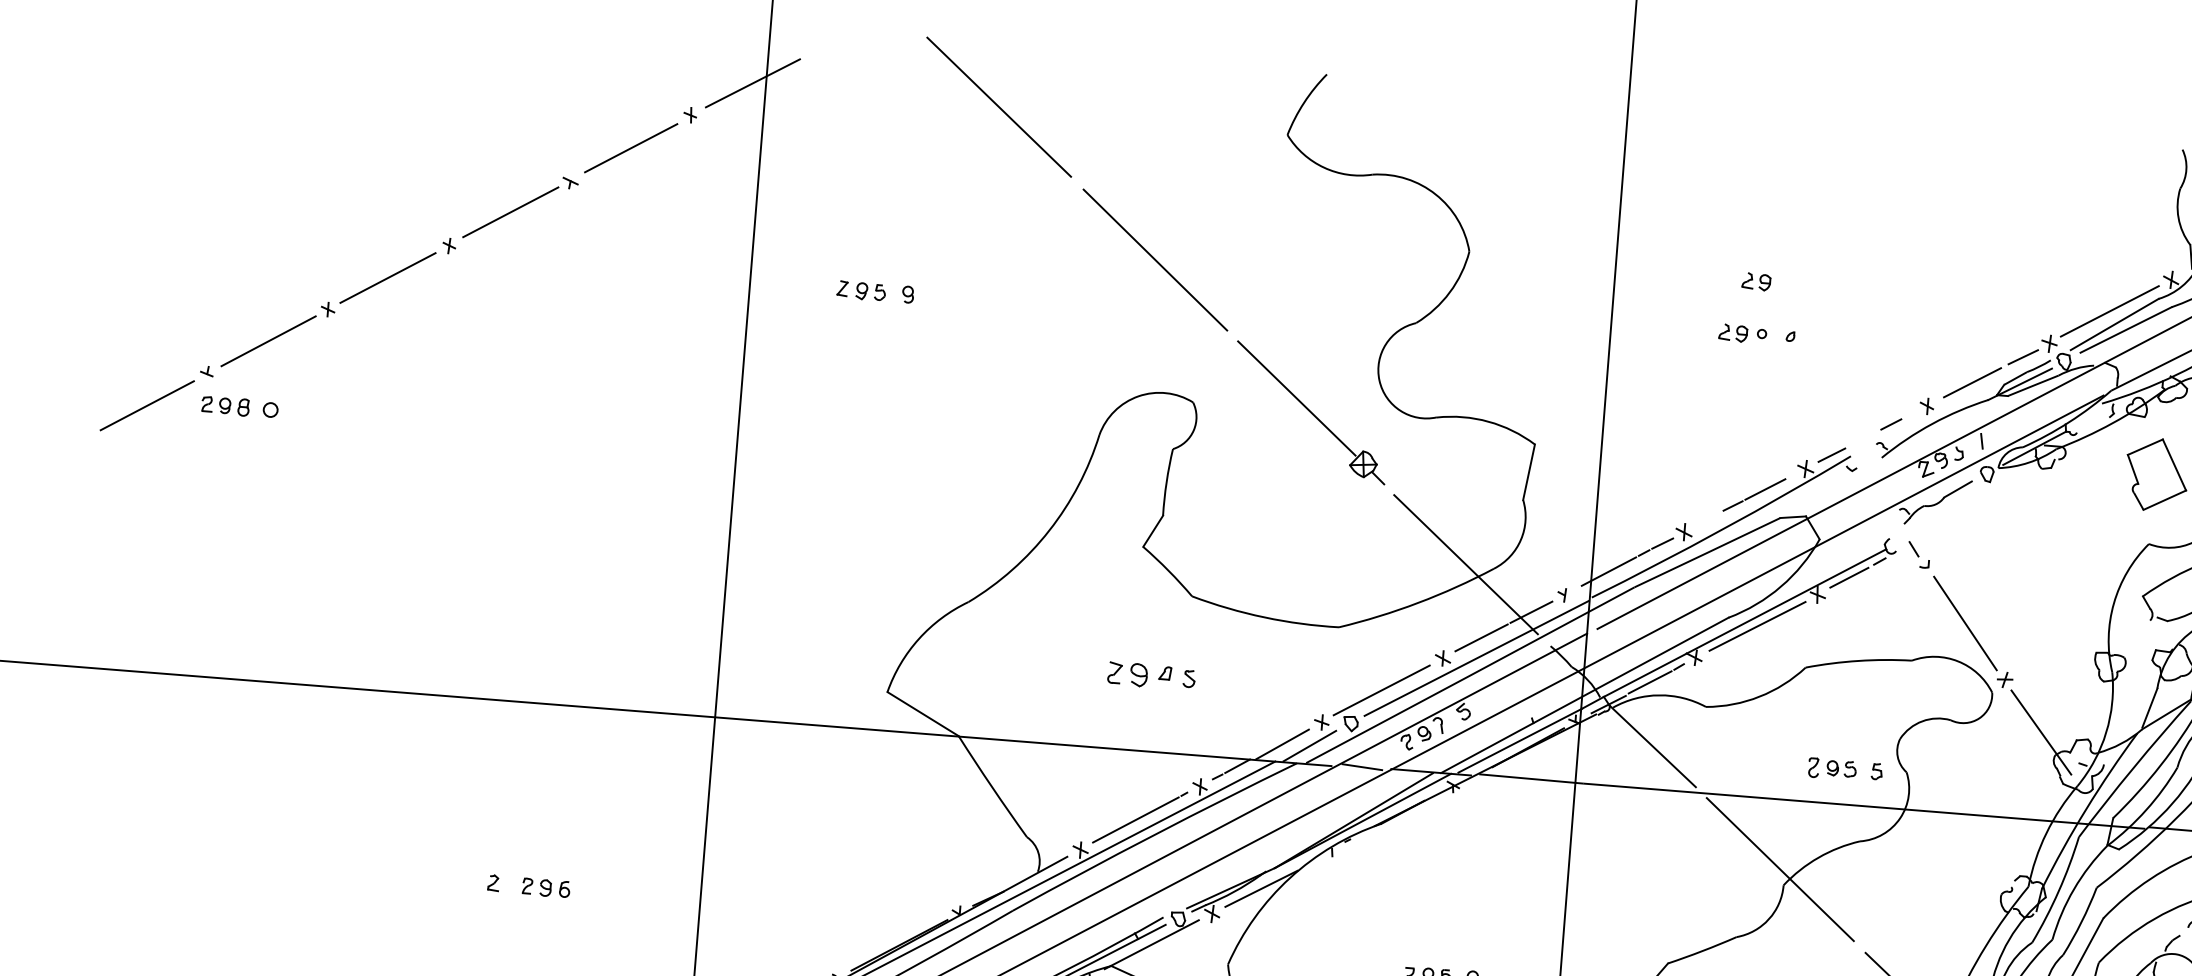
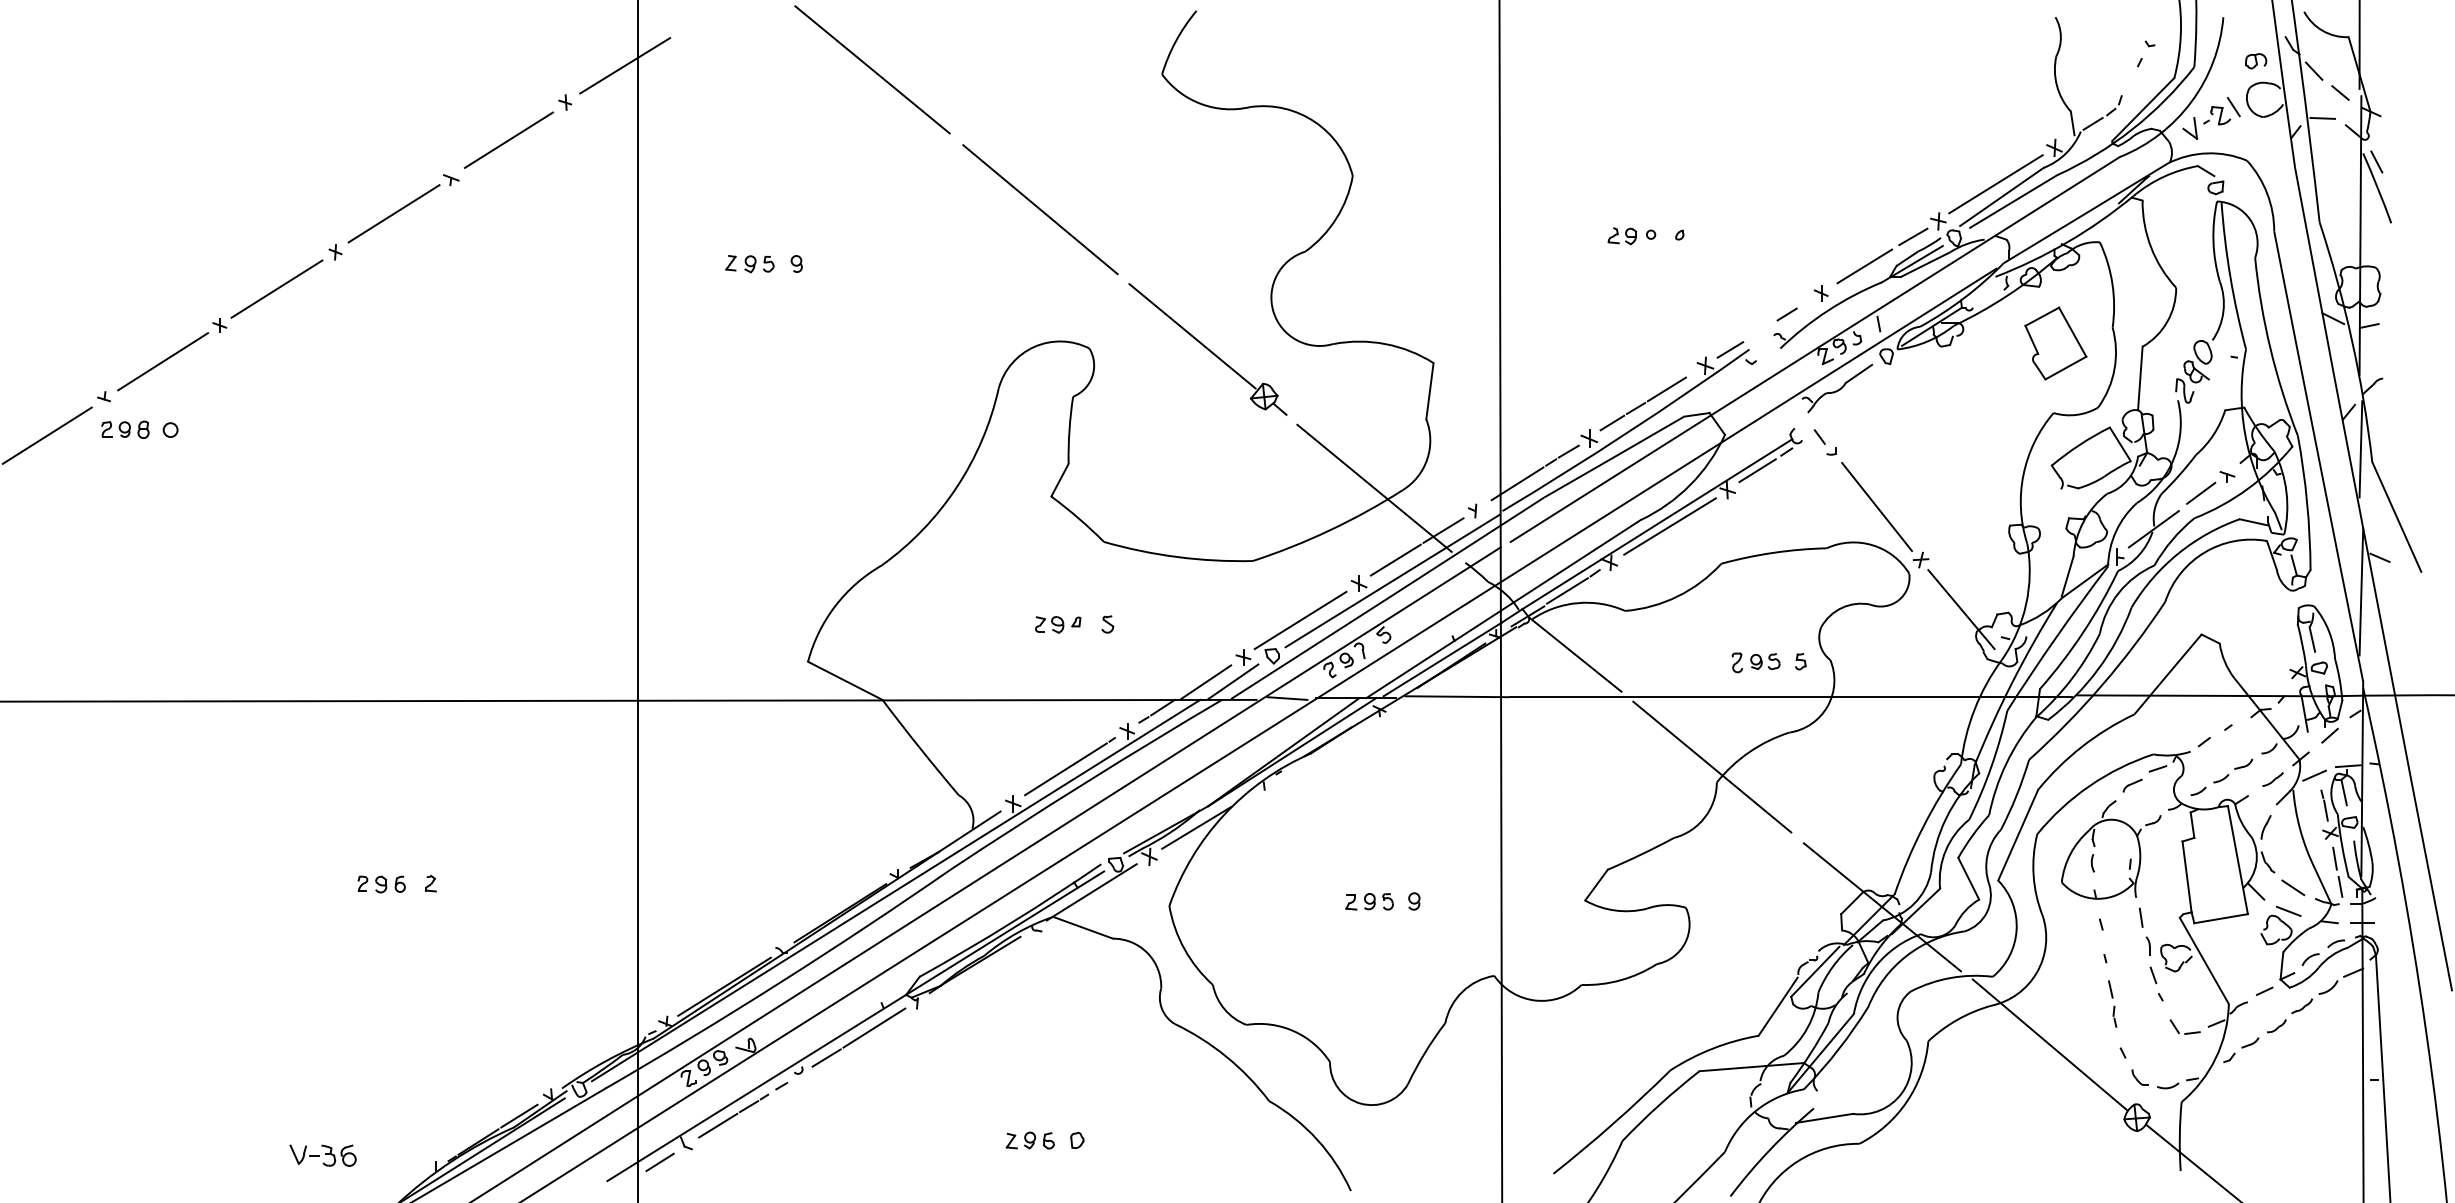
part: (1756, 282) -> (1641, 183), removed
line: (1708, 518) -> (1612, 422), added
part: (1140, 675) -> (1058, 624), size x0.71
part: (546, 888) -> (381, 884), moved

